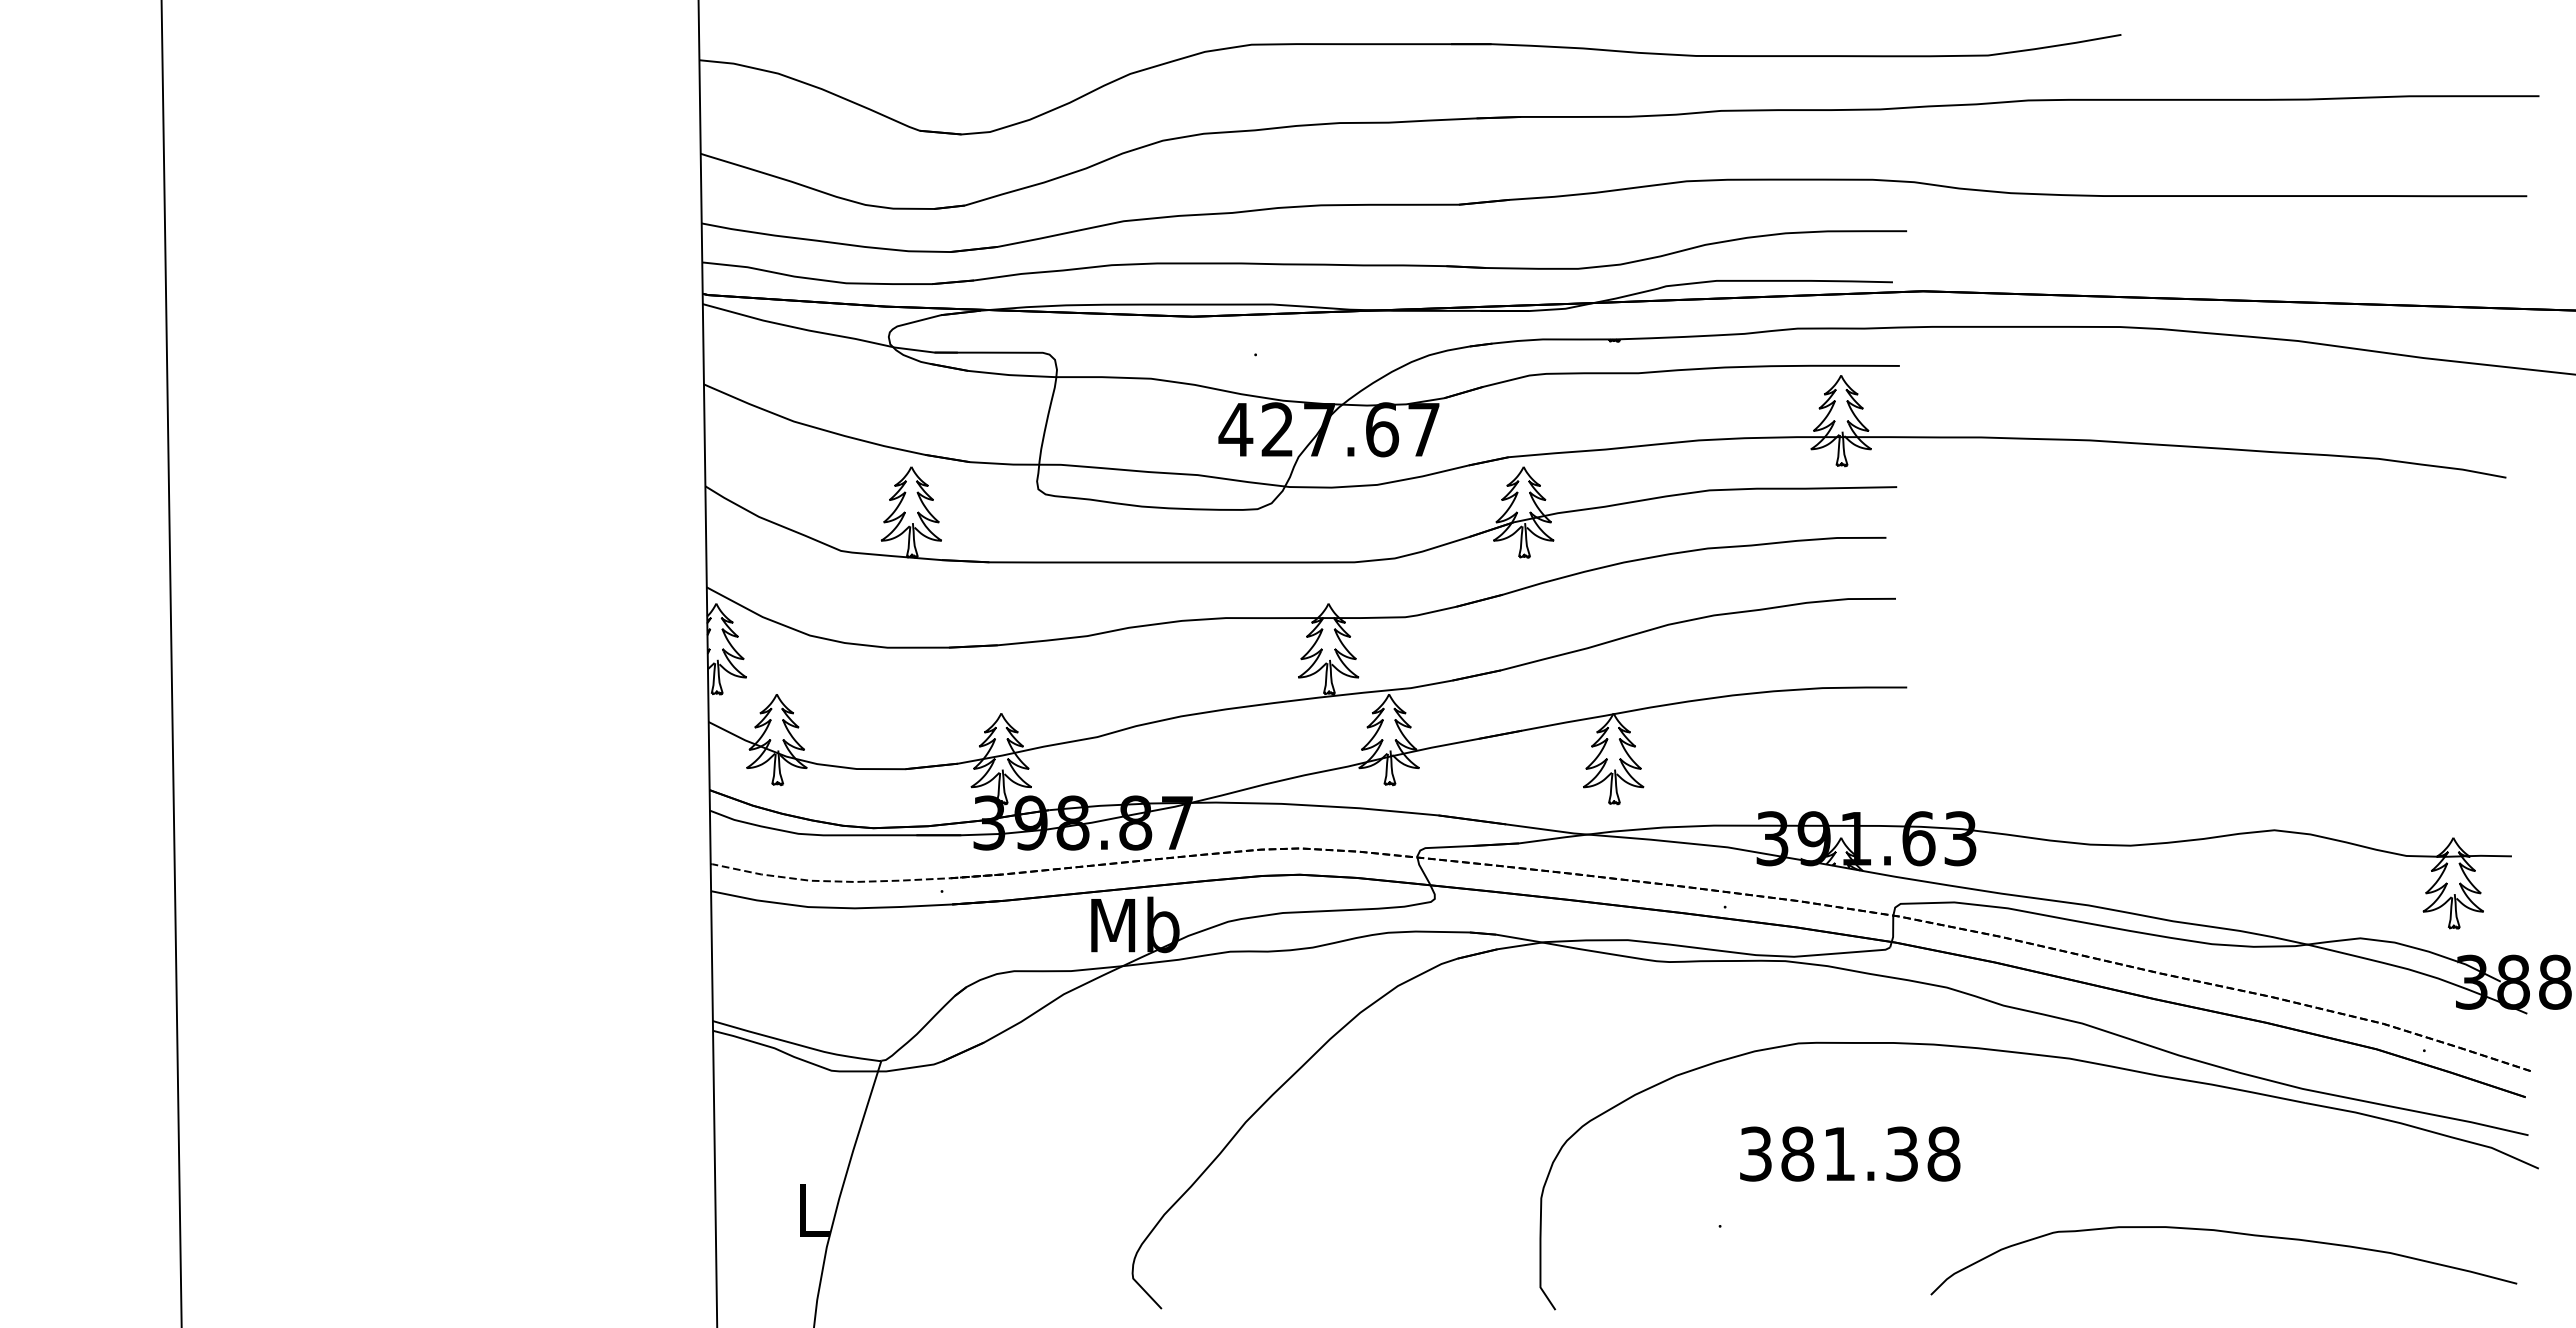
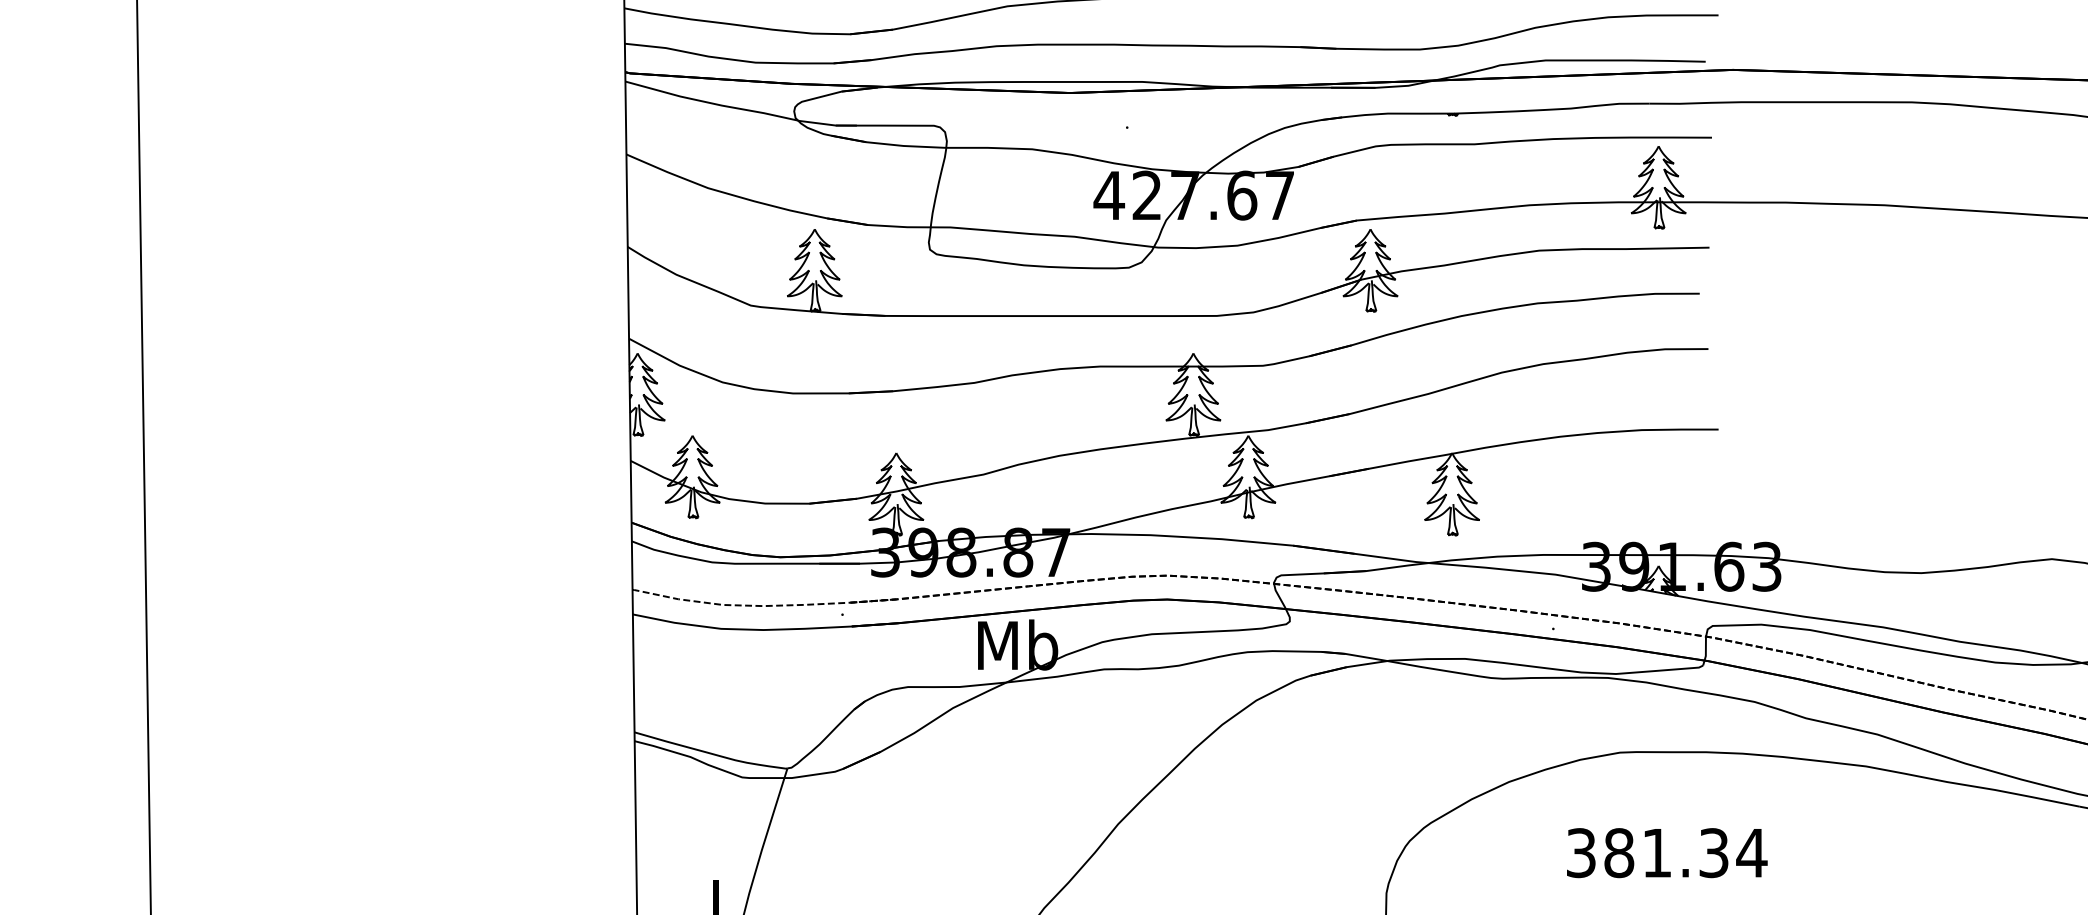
text: (1943, 1153) -> (1751, 852), 381.38 -> 381.34

